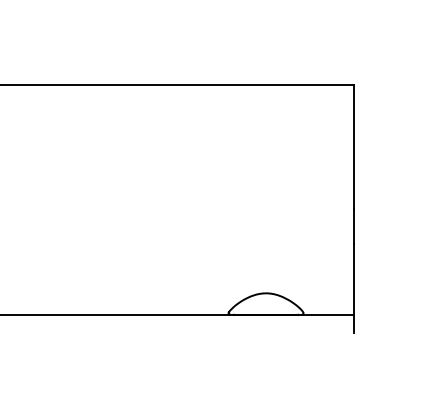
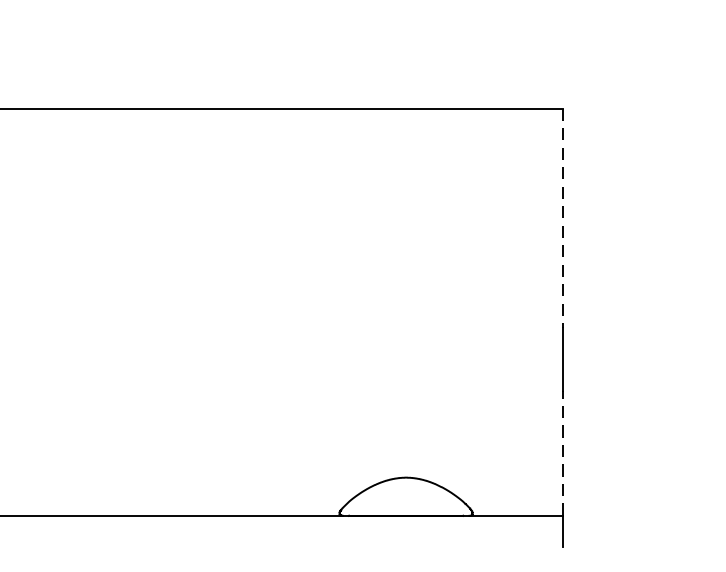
line: (354, 146) -> (562, 217), solid -> dashed
line: (354, 279) -> (562, 453), solid -> dashed

